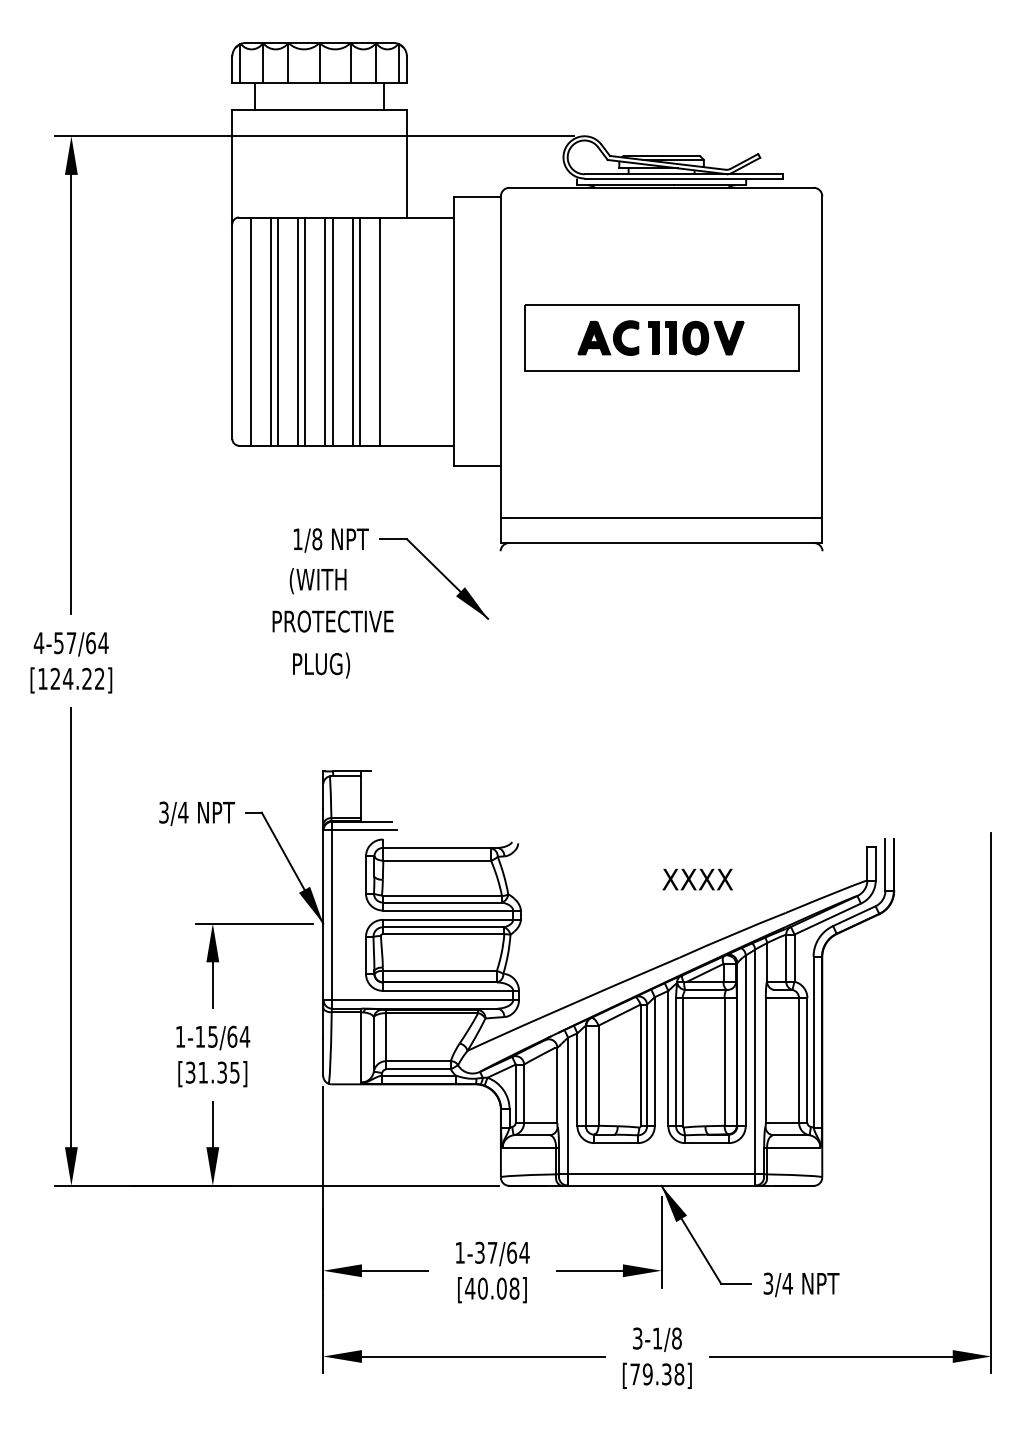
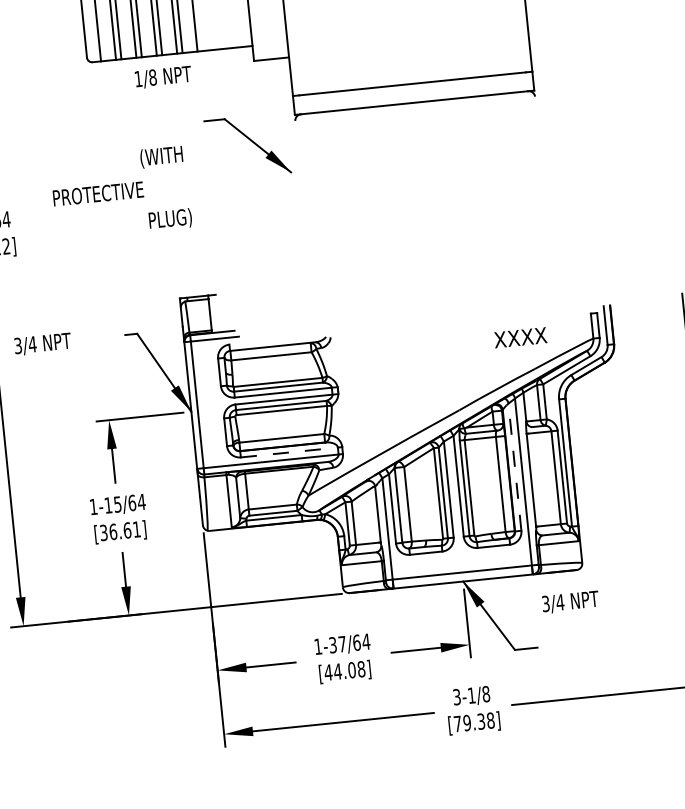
text: (330, 540) -> (162, 77), moved
text: (332, 621) -> (97, 193), moved
text: (197, 813) -> (43, 344), moved
text: (697, 879) -> (520, 337), moved
line: (448, 990) -> (289, 452), solid -> dashed
line: (745, 1040) -> (514, 466), solid -> dashed
text: (218, 1072) -> (124, 530), [31.35] -> [36.61]
text: (801, 1284) -> (570, 602), moved
text: (482, 1288) -> (337, 671), [40.08] -> [44.08]

